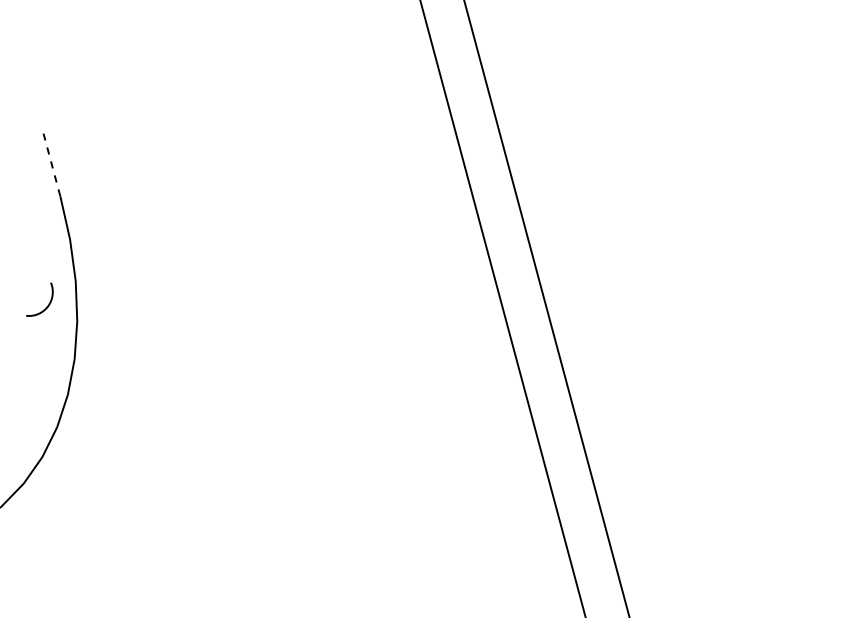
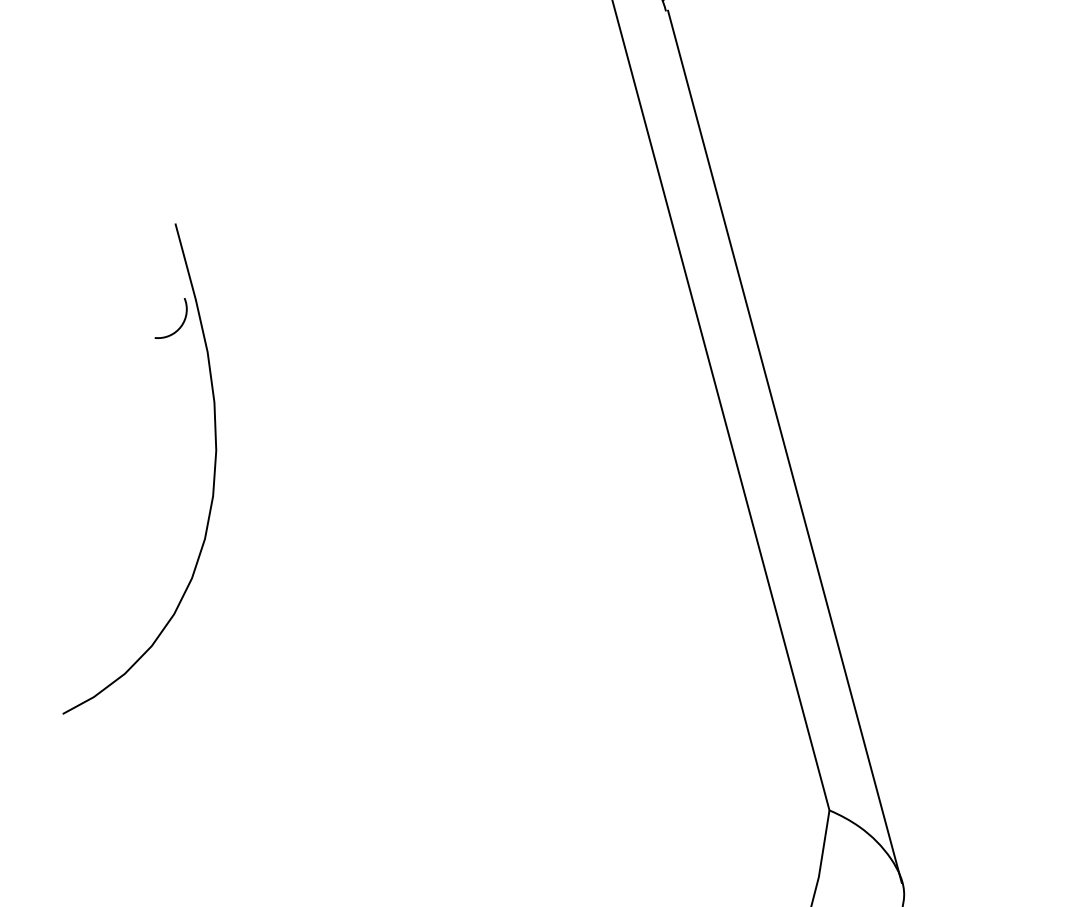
line: (51, 164) -> (185, 261), dashed -> solid
arc: (47, 305) -> (180, 325), moved

